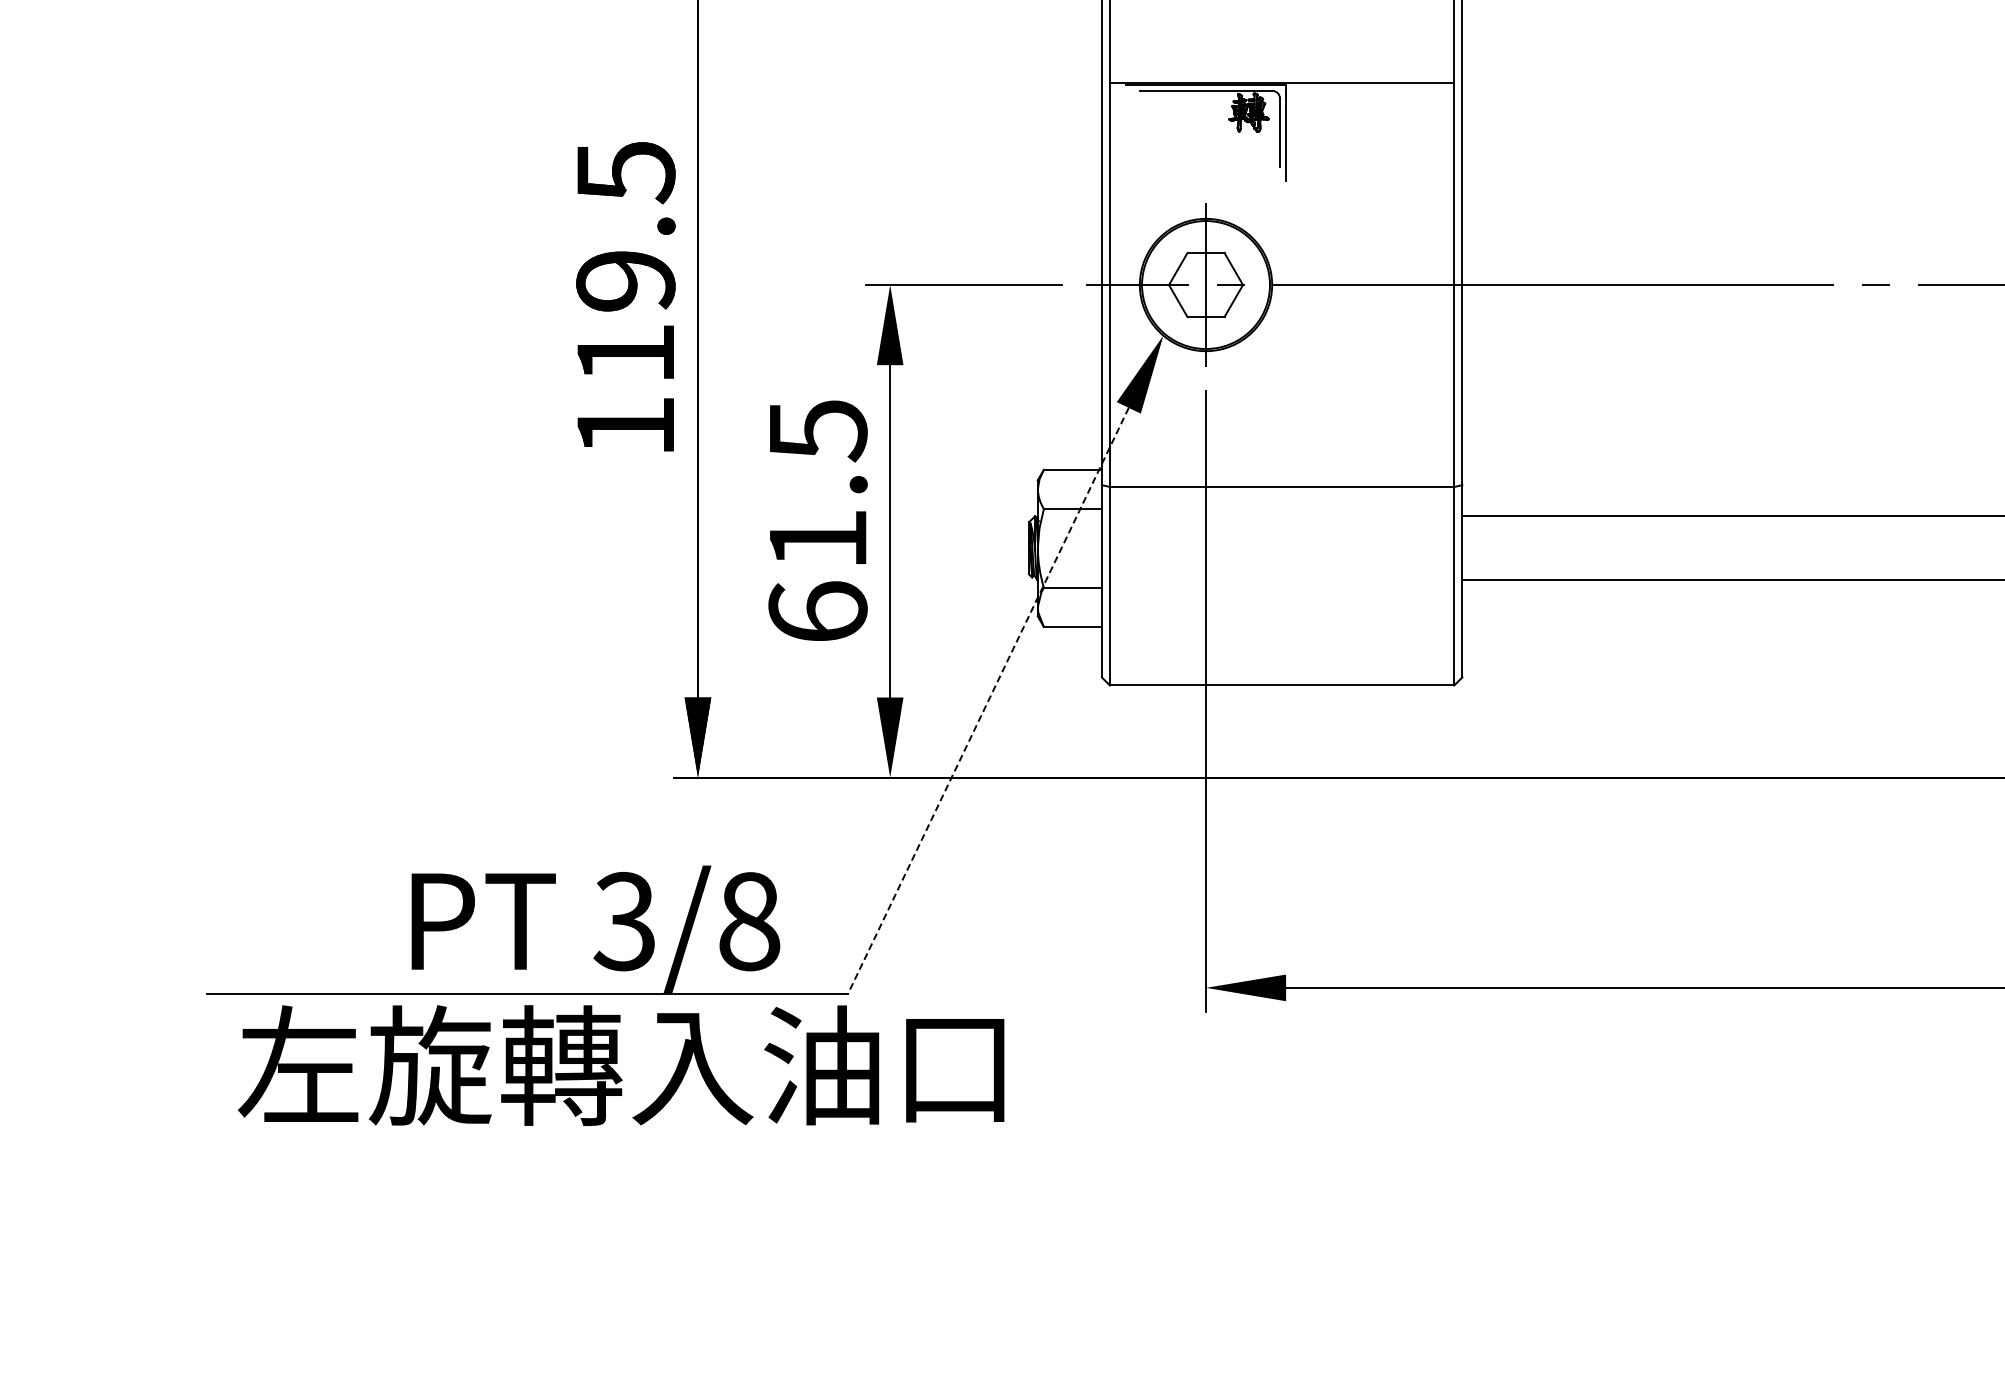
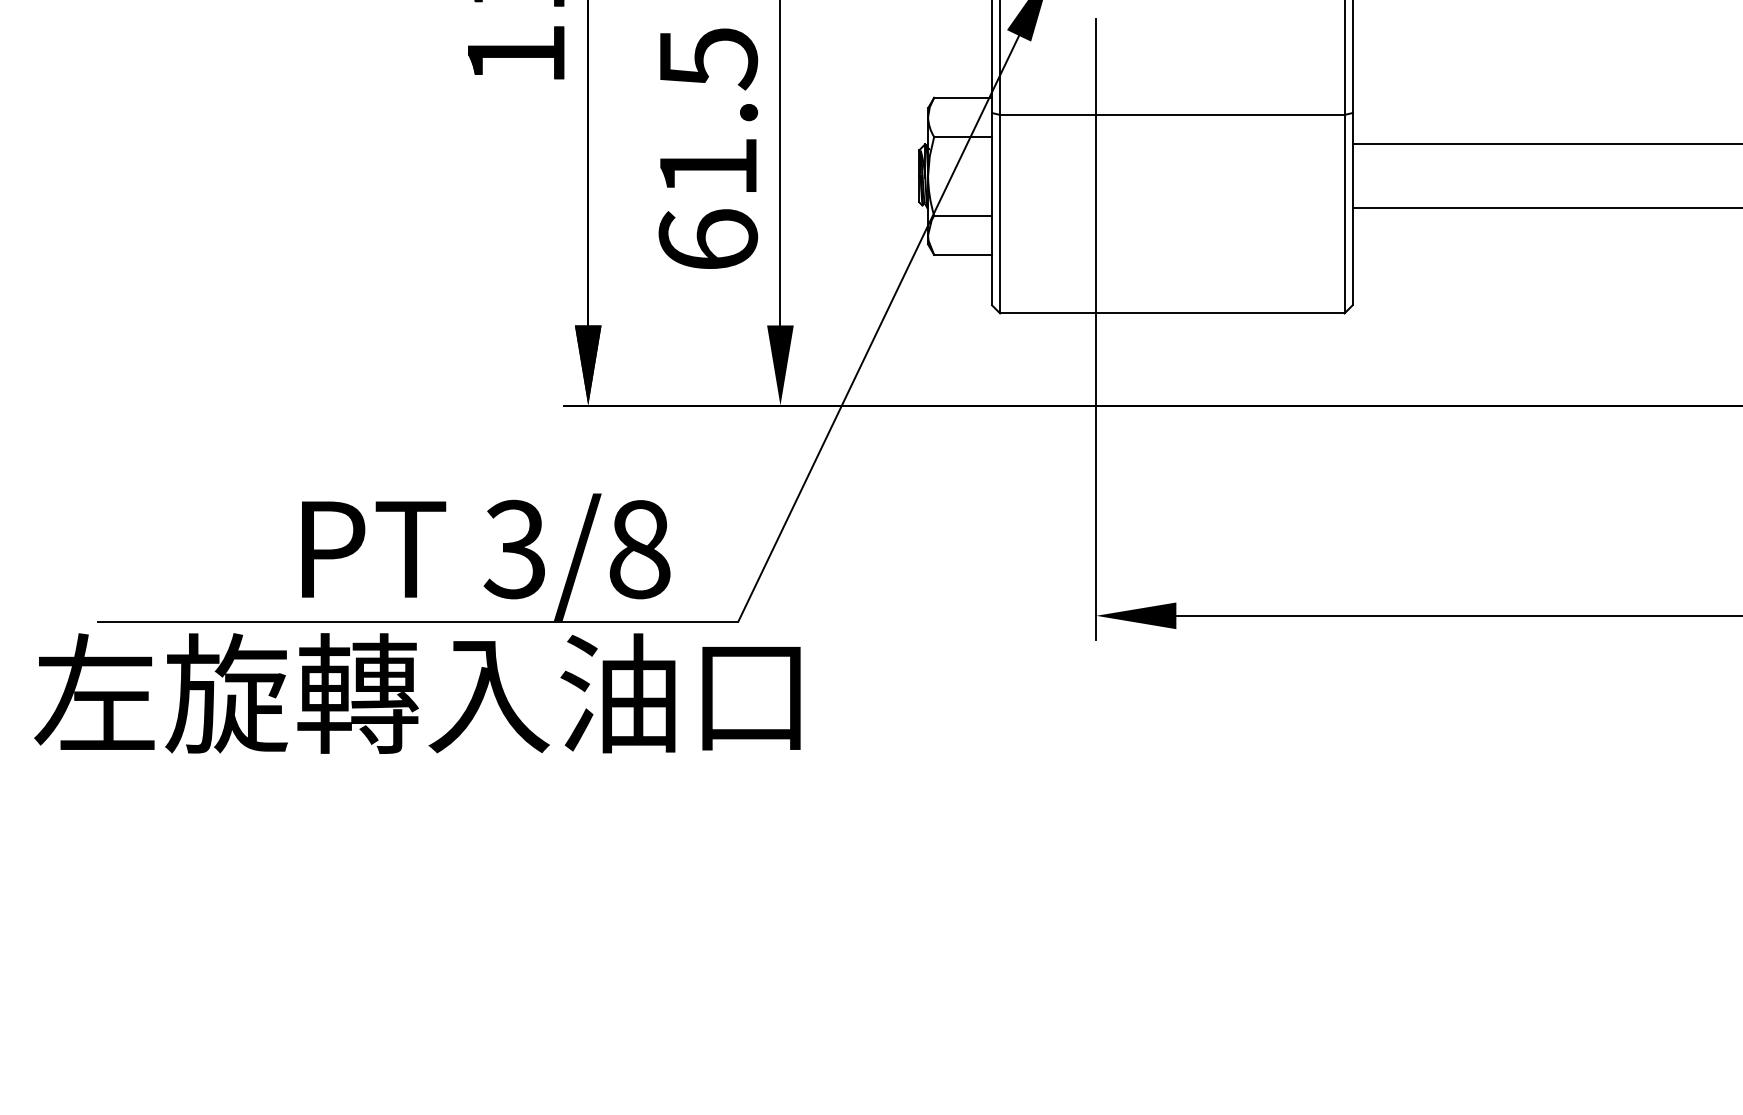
line: (988, 700) -> (878, 328), dashed -> solid
text: (620, 1065) -> (416, 693), moved

